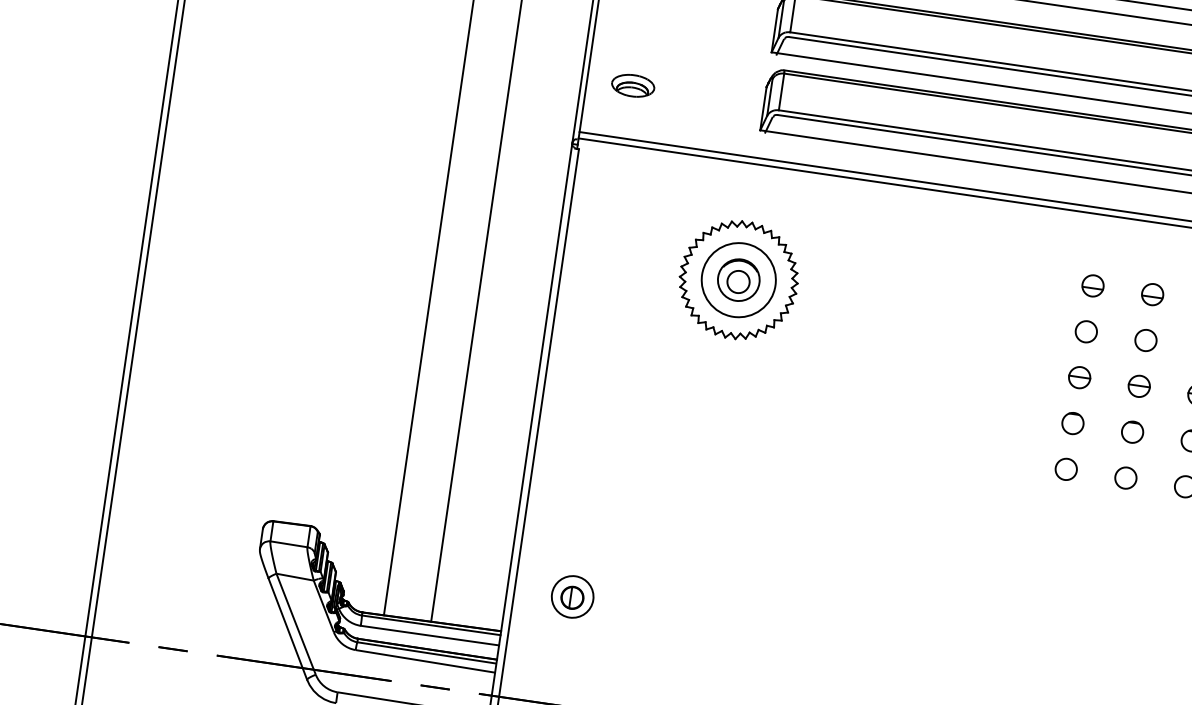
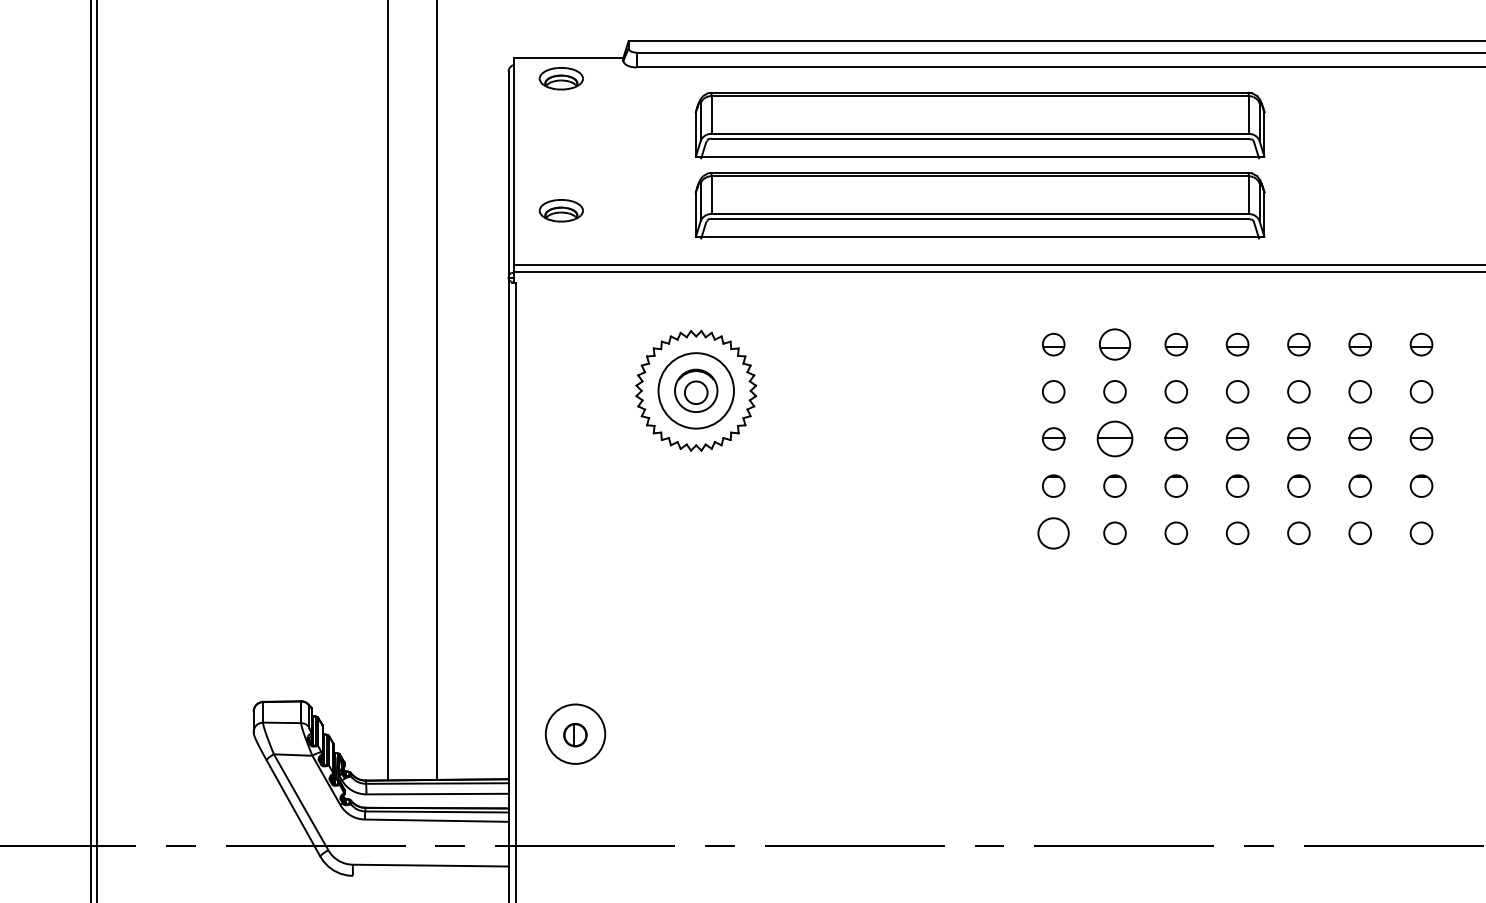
part: (1152, 294) -> (1114, 344), size x1.4
part: (1138, 385) -> (1114, 438), size x1.6
circle: (1066, 468) -> (1053, 532), size x1.4
circle: (572, 596) -> (575, 733), size x1.4

